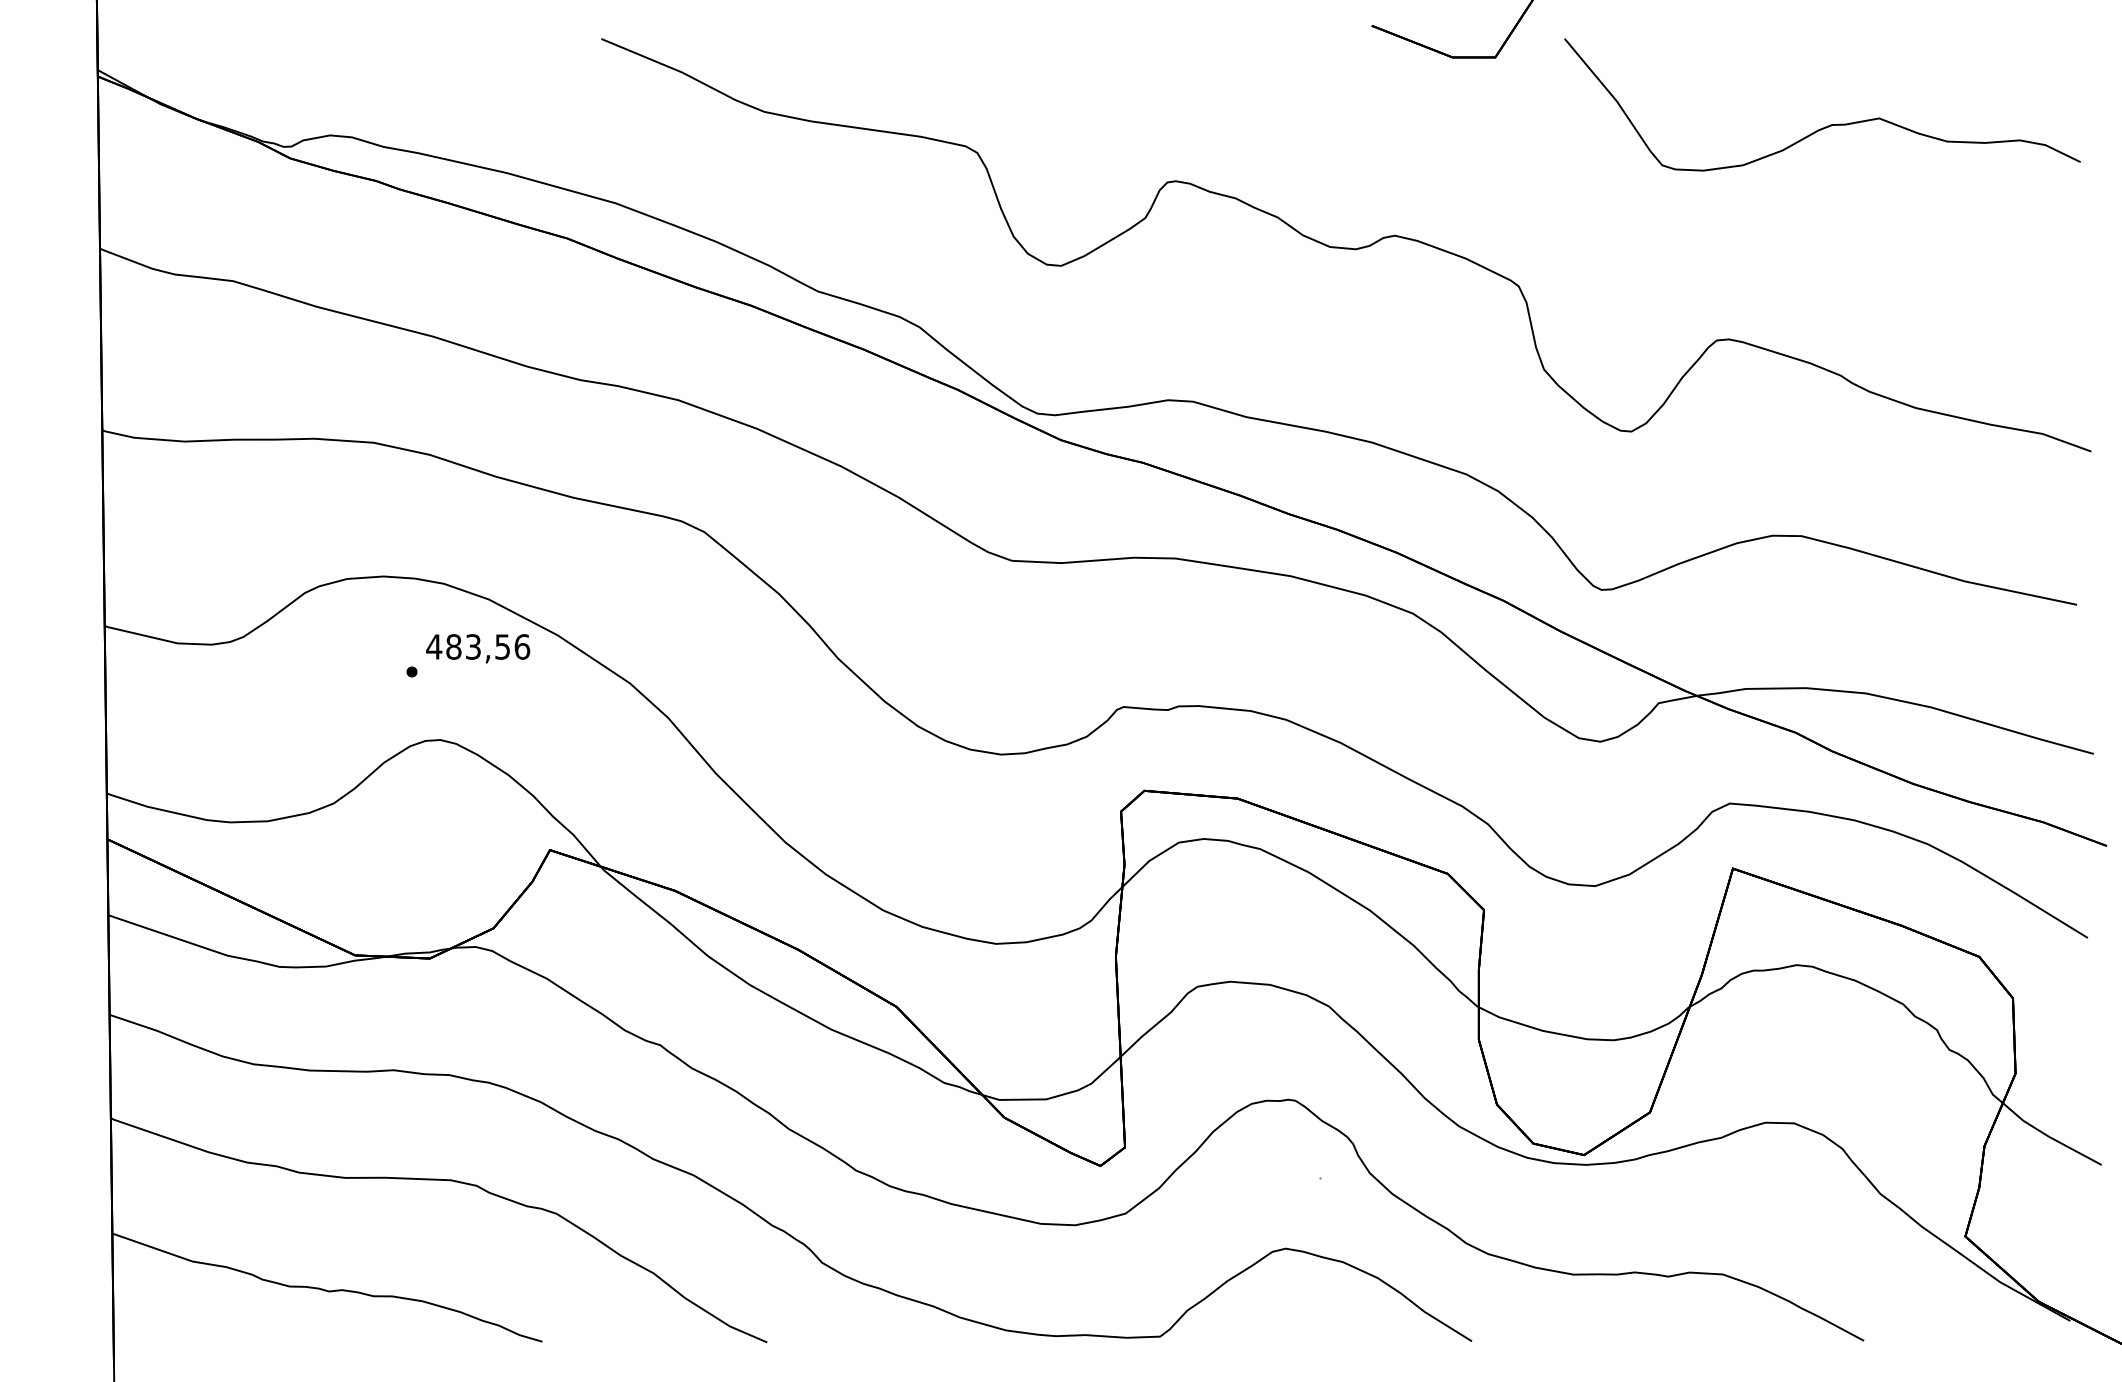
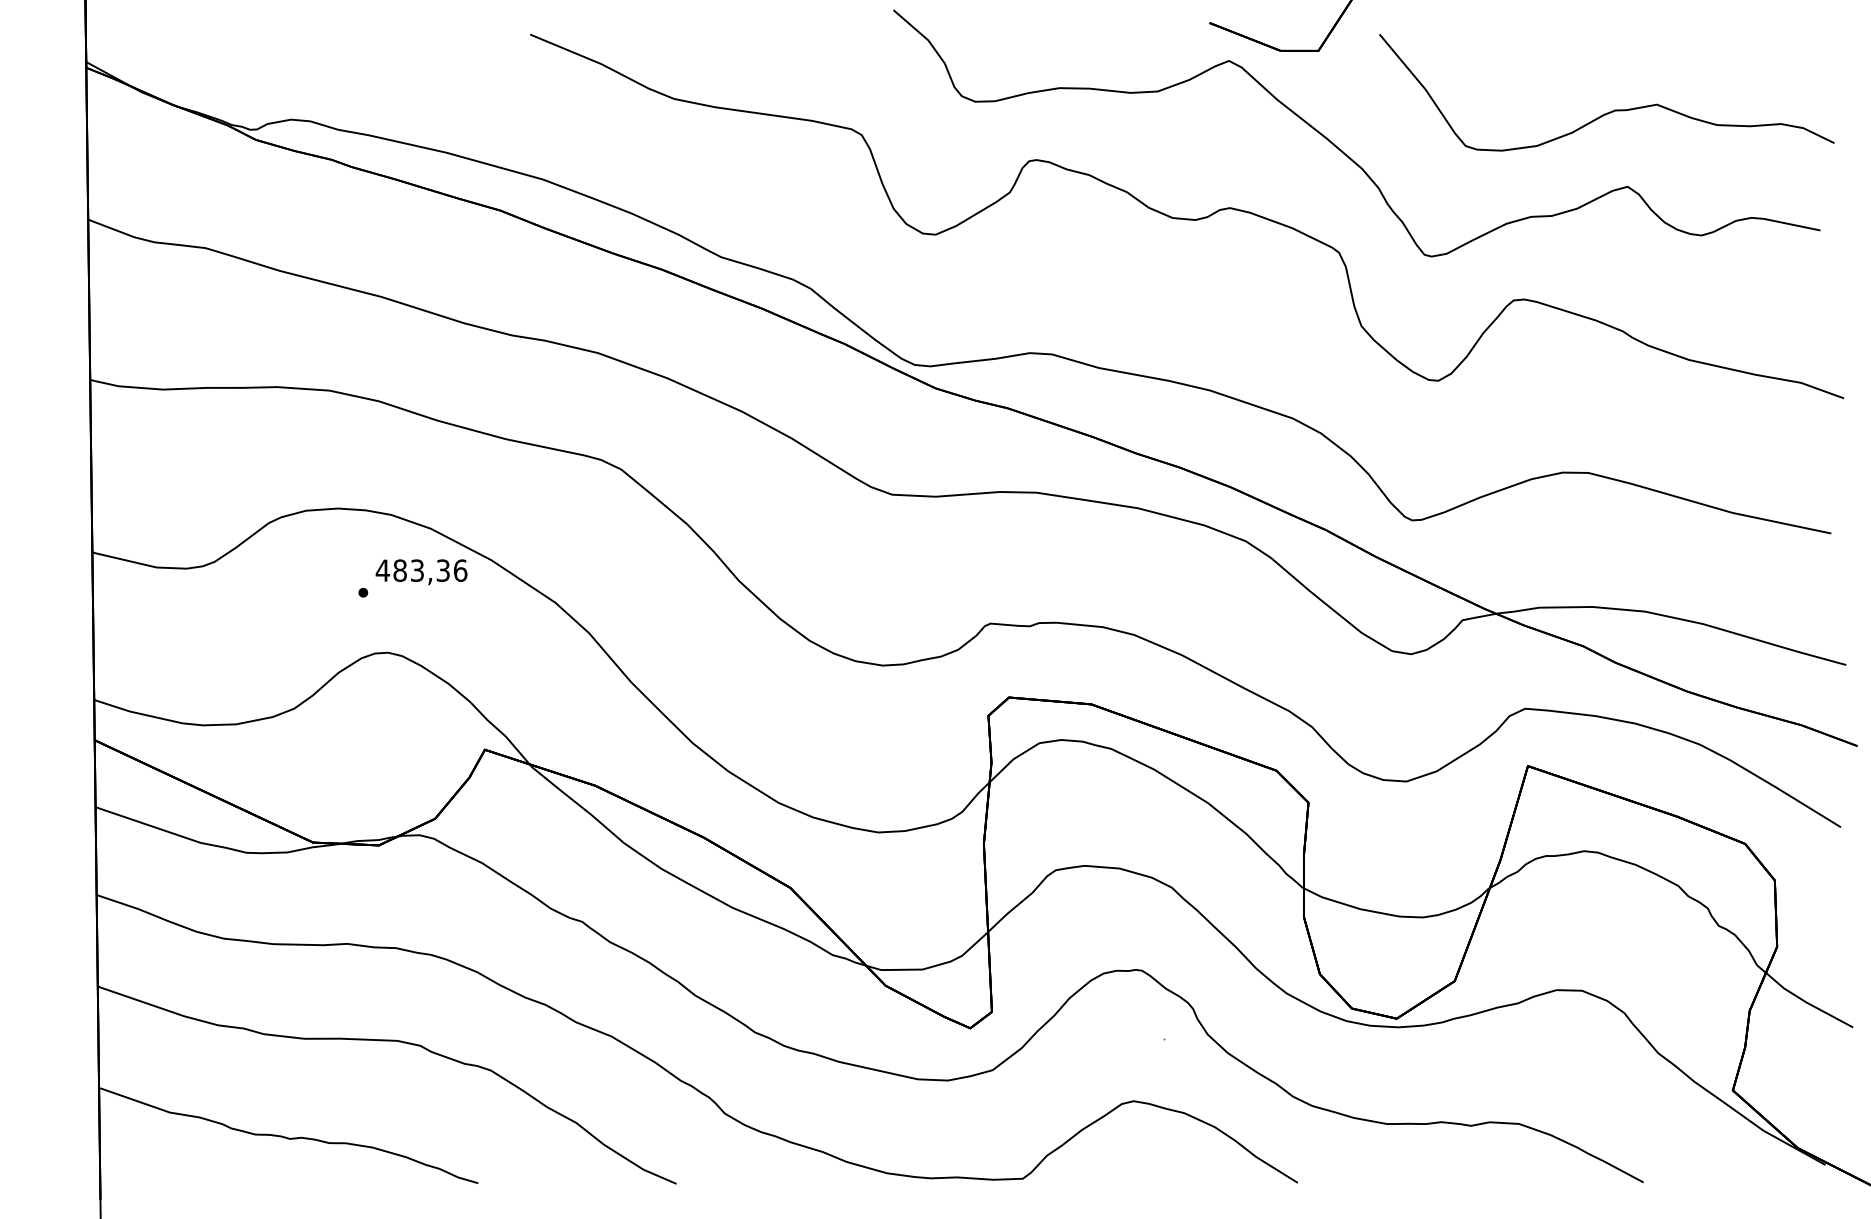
curve: (1521, 169) -> (1341, 149), added
text: (503, 646) -> (443, 570), 483,56 -> 483,36

